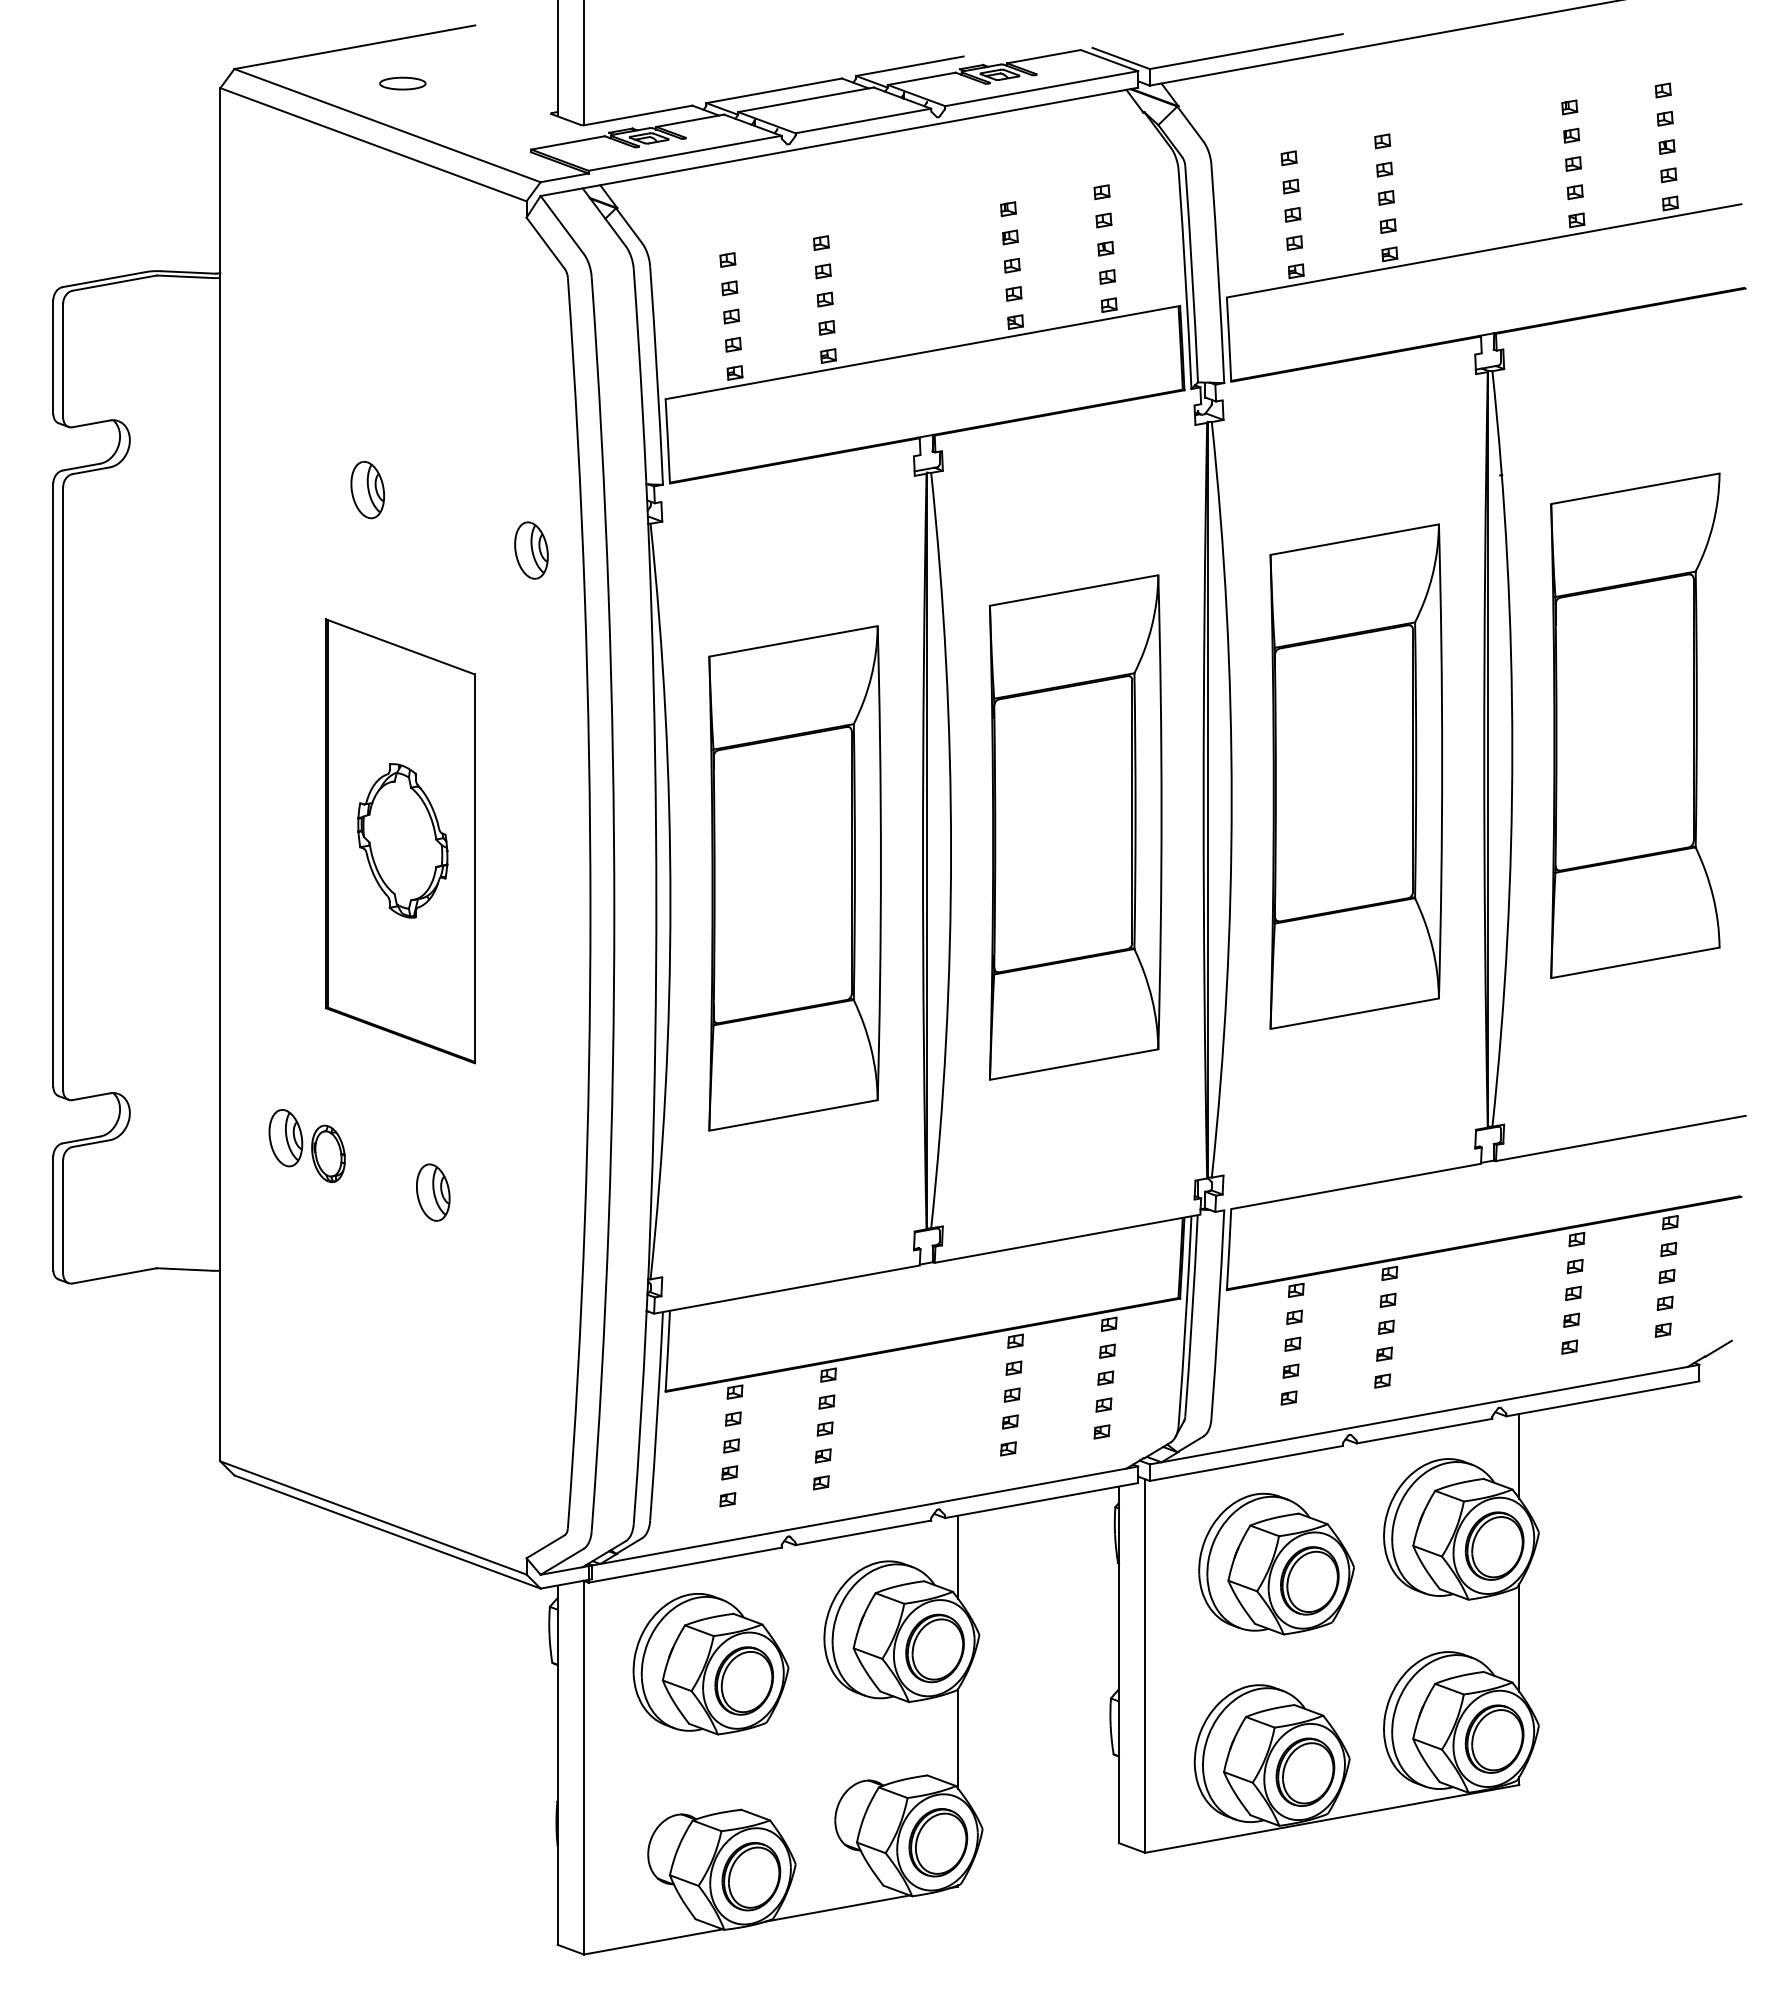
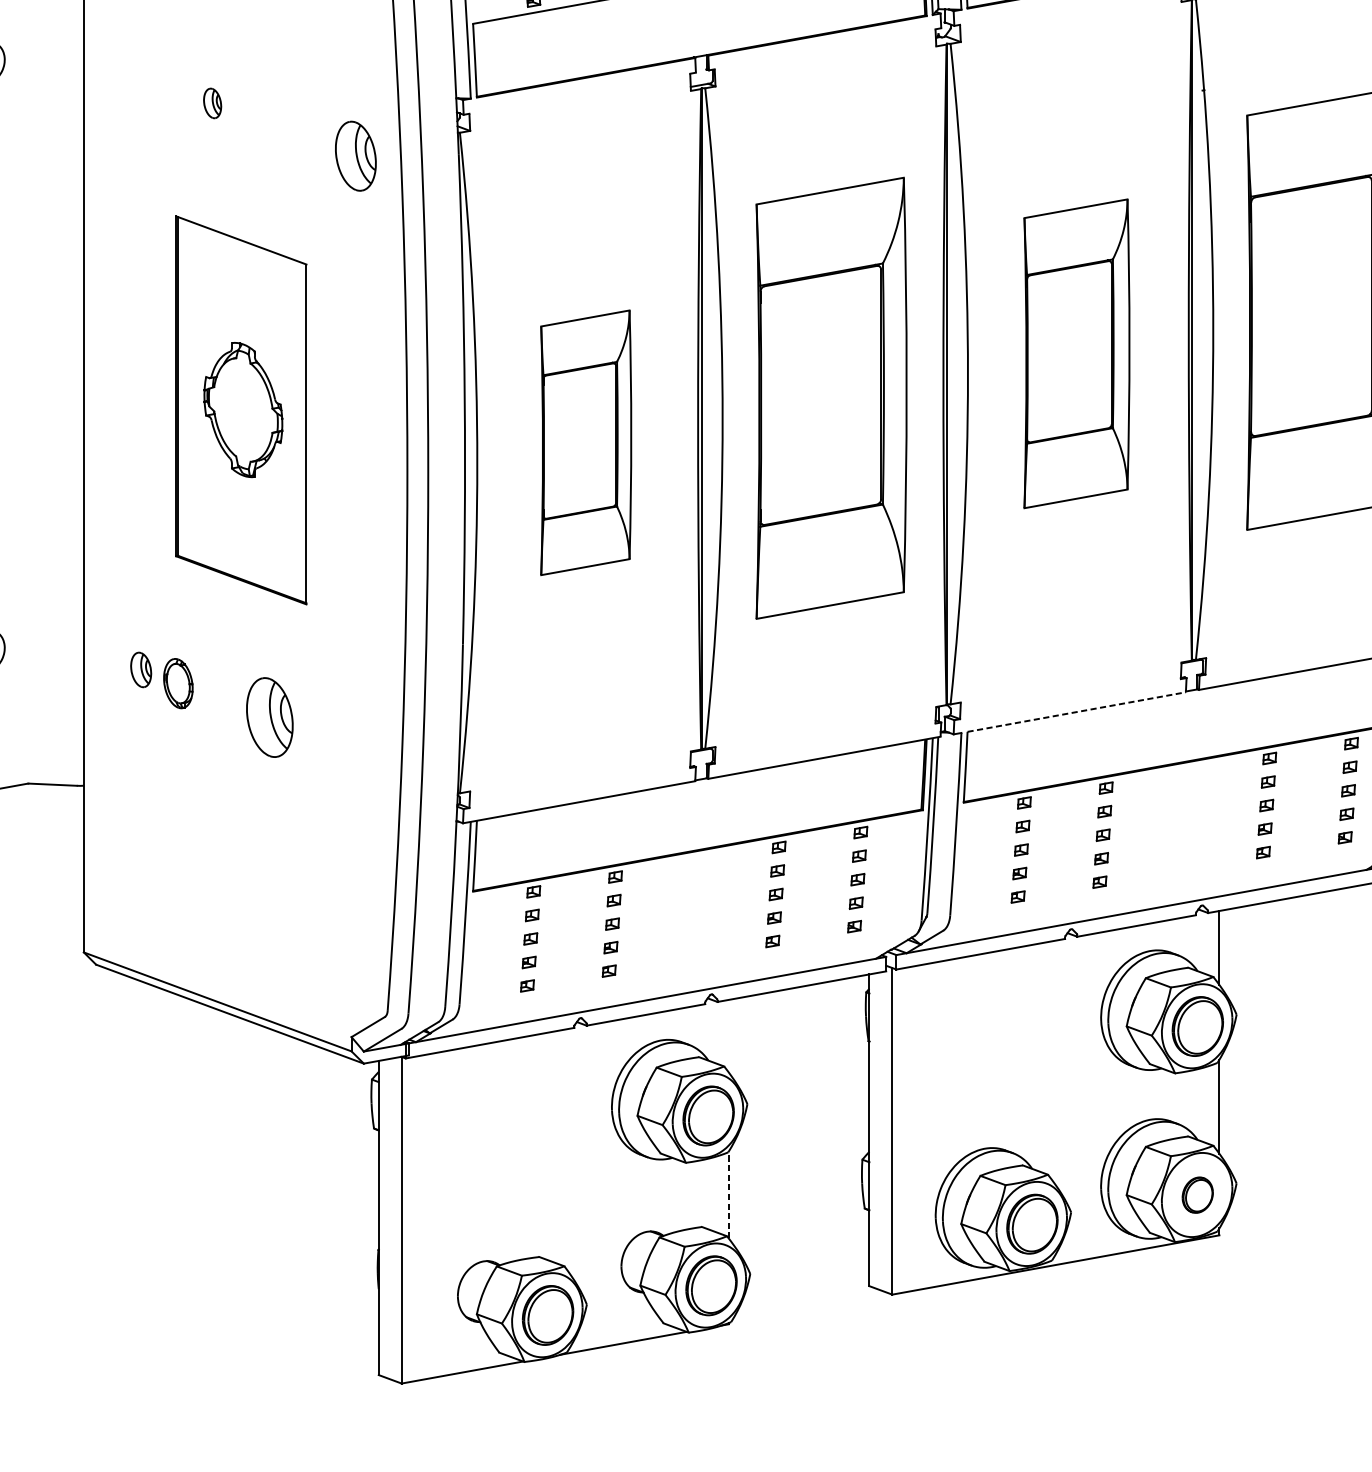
part: (367, 490) -> (212, 103), size x0.6
part: (531, 550) -> (355, 156), size x1.4
part: (1356, 776) -> (1077, 353), size x0.7
part: (794, 878) -> (585, 442), size x0.6
part: (285, 1138) -> (140, 670), size x0.7
line: (1356, 1186) -> (1077, 712), solid -> dashed
part: (433, 1192) -> (270, 717), size x1.6
line: (958, 1556) -> (729, 1035), removed
part: (1276, 1563) -> (1007, 1041), removed
part: (710, 1664) -> (512, 1129), removed
line: (958, 1738) -> (729, 1194), solid -> dashed
part: (1494, 1738) -> (1197, 1194), size x0.6

